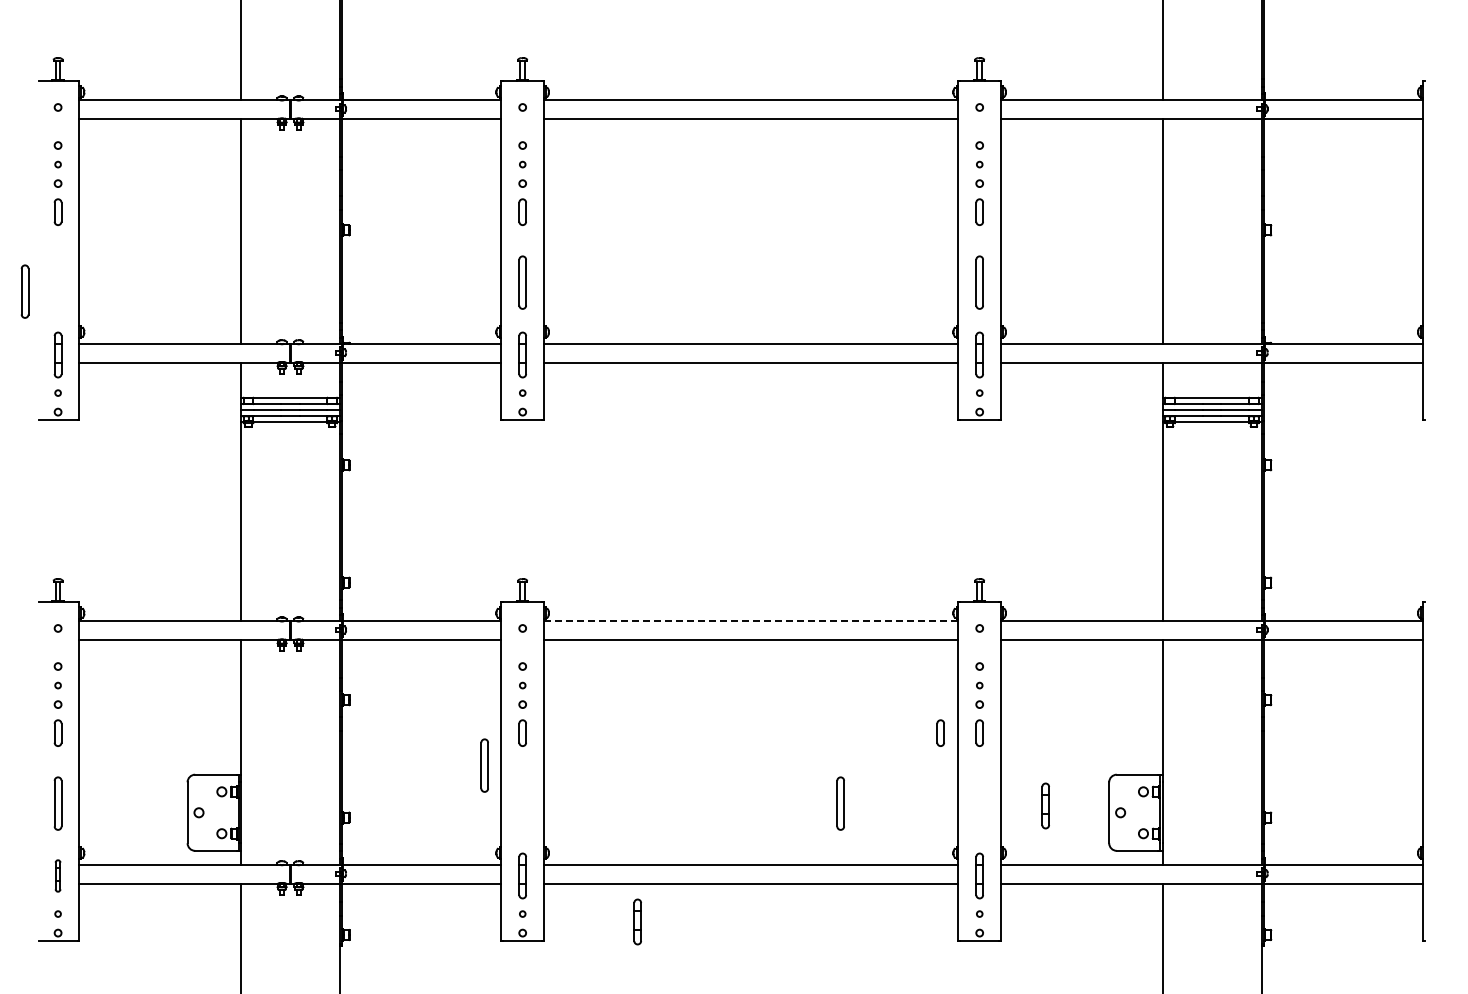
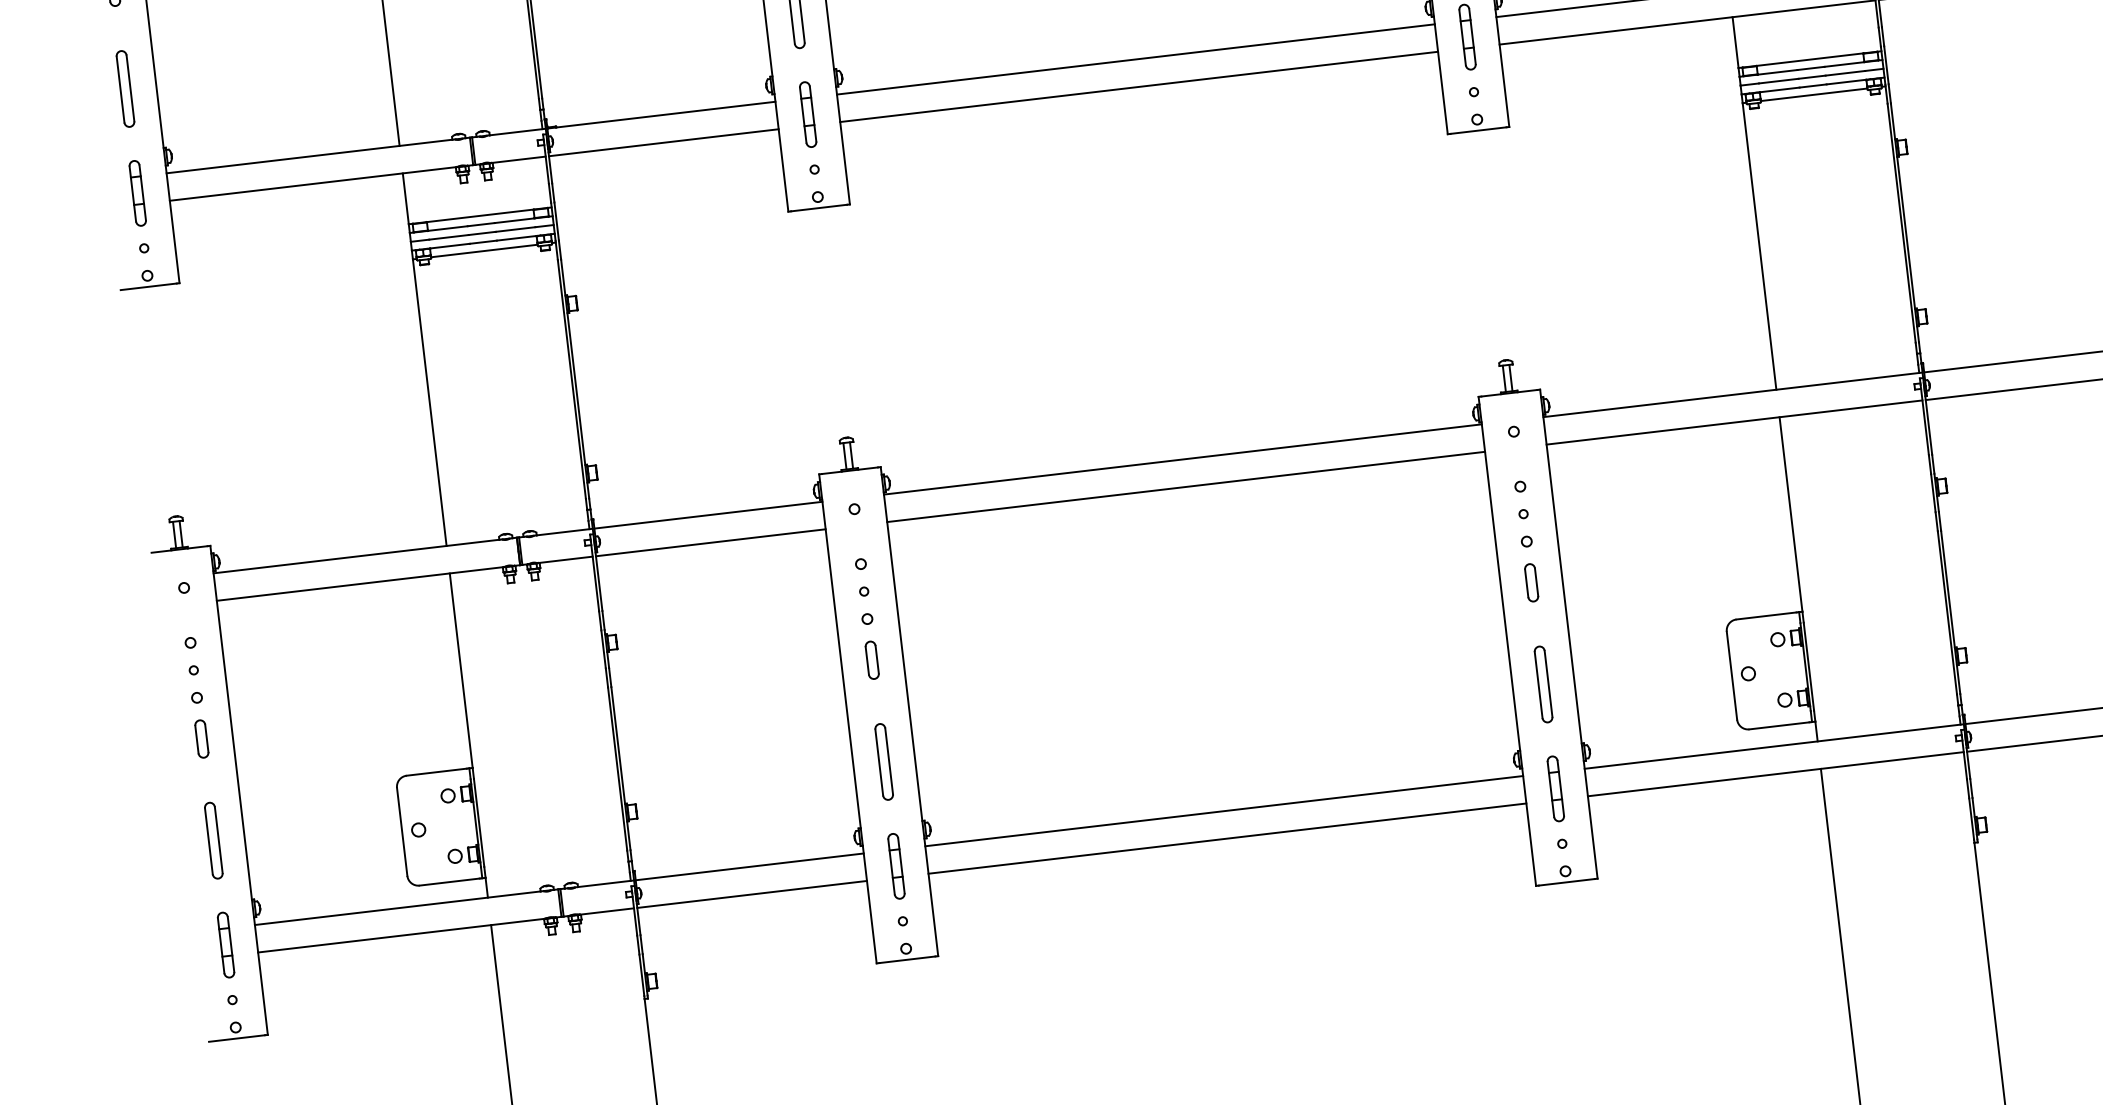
part: (24, 291) -> (124, 88), moved
line: (750, 620) -> (1181, 459), dashed -> solid
part: (940, 732) -> (1474, 588), removed
part: (484, 765) -> (883, 761), moved
part: (840, 803) -> (1543, 684), moved
part: (1045, 805) -> (1638, 676), removed
part: (57, 875) -> (225, 944), size x1.43
part: (637, 921) -> (1069, 912), removed

